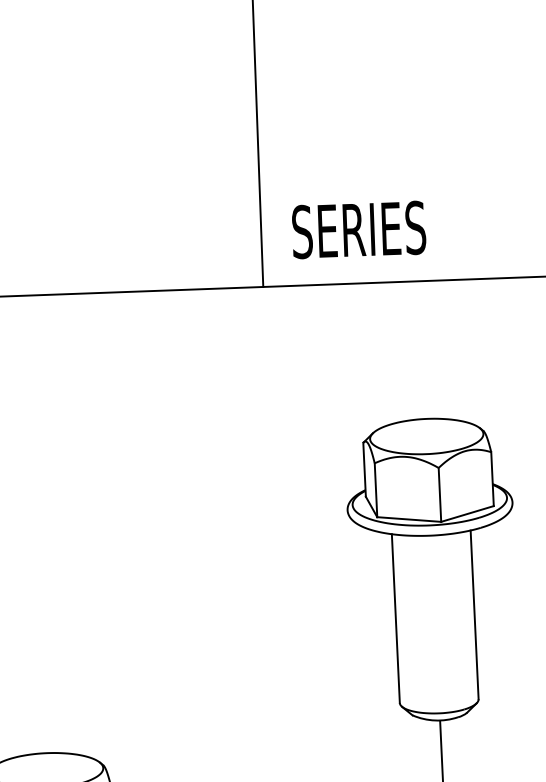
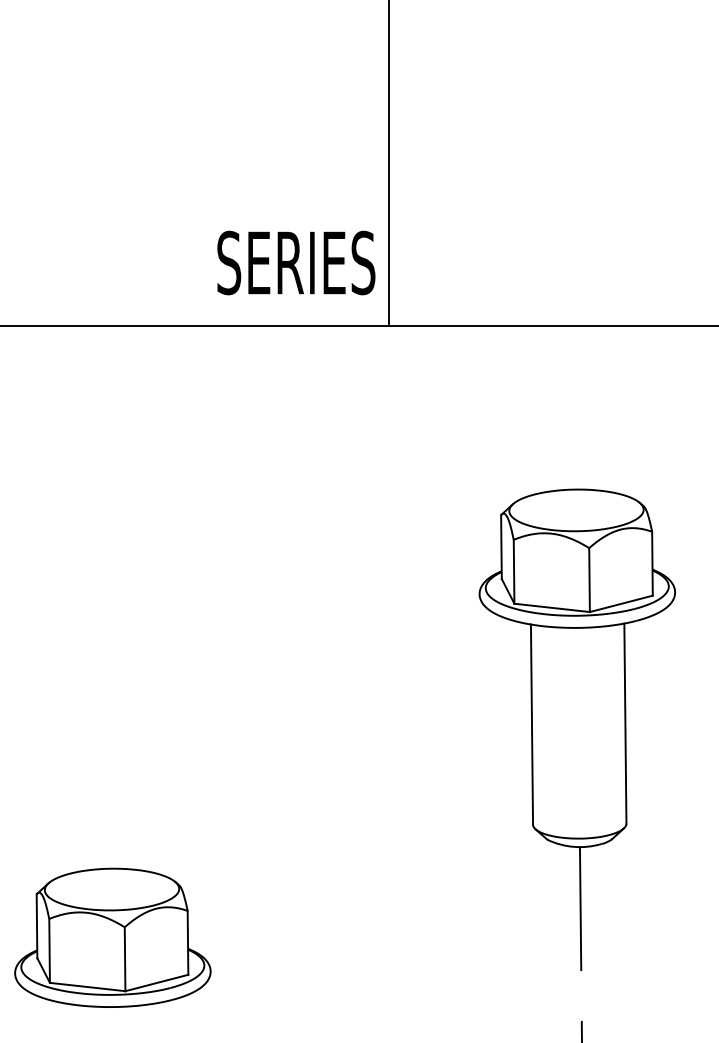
text: (359, 229) -> (296, 262), moved

